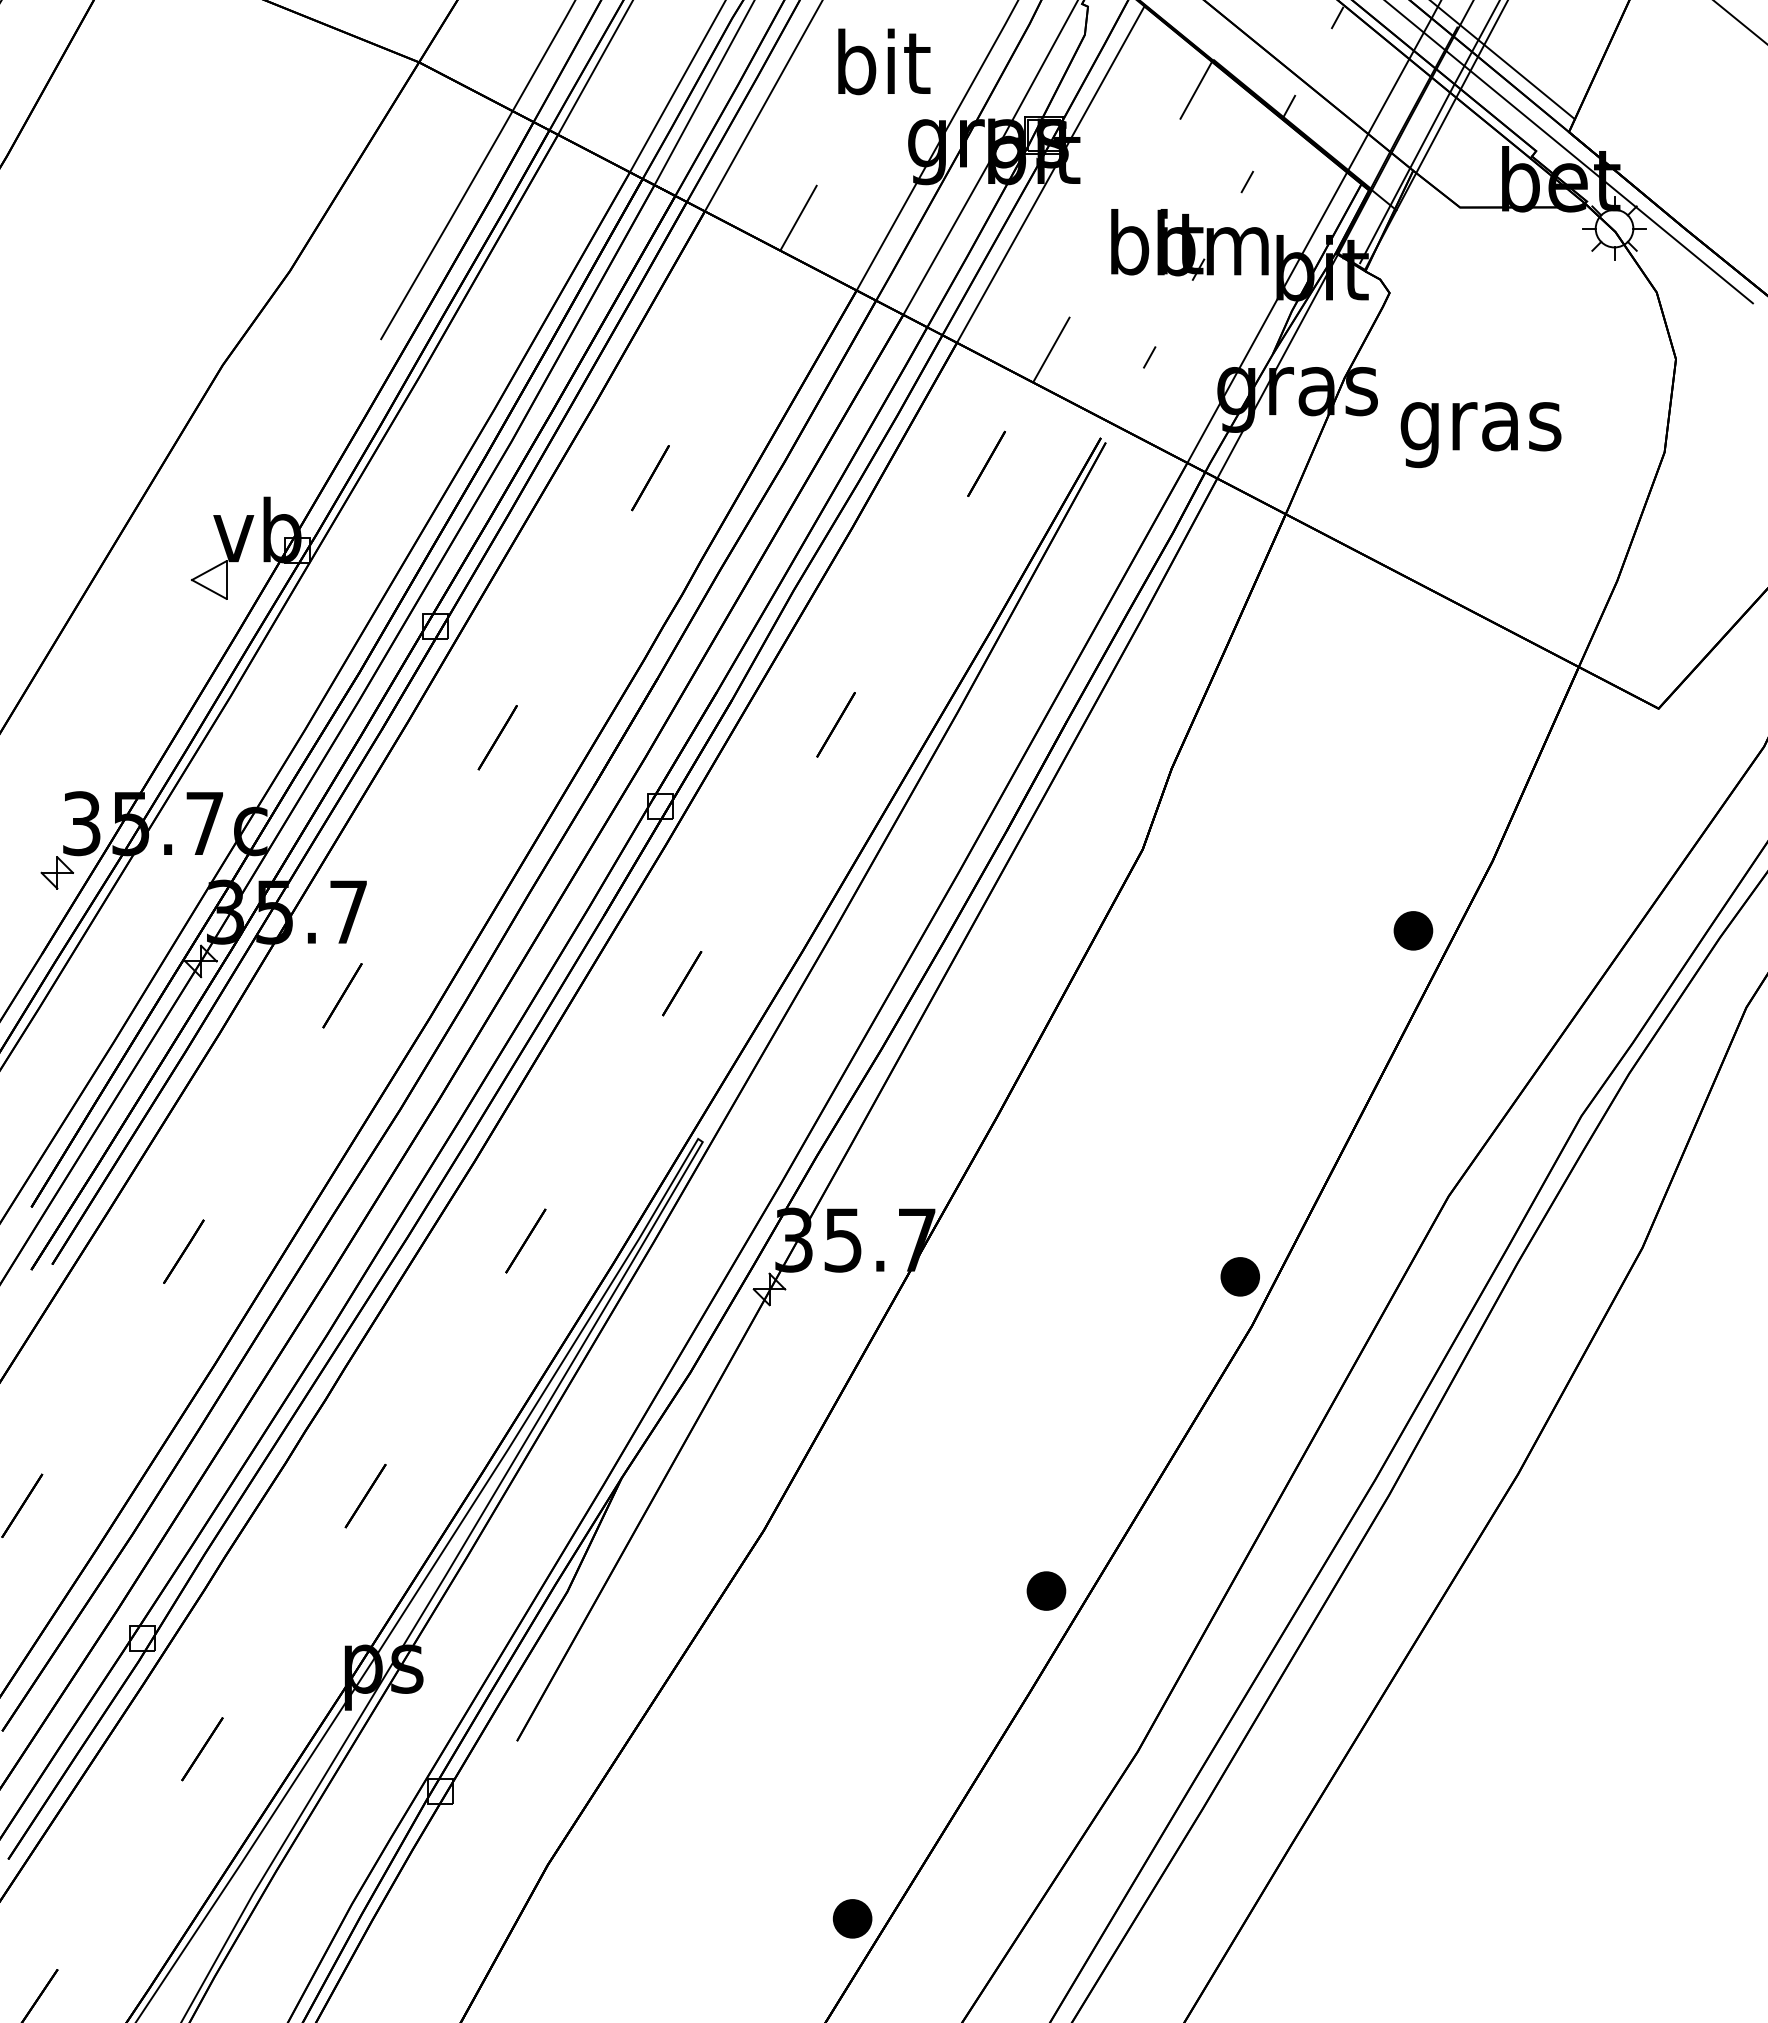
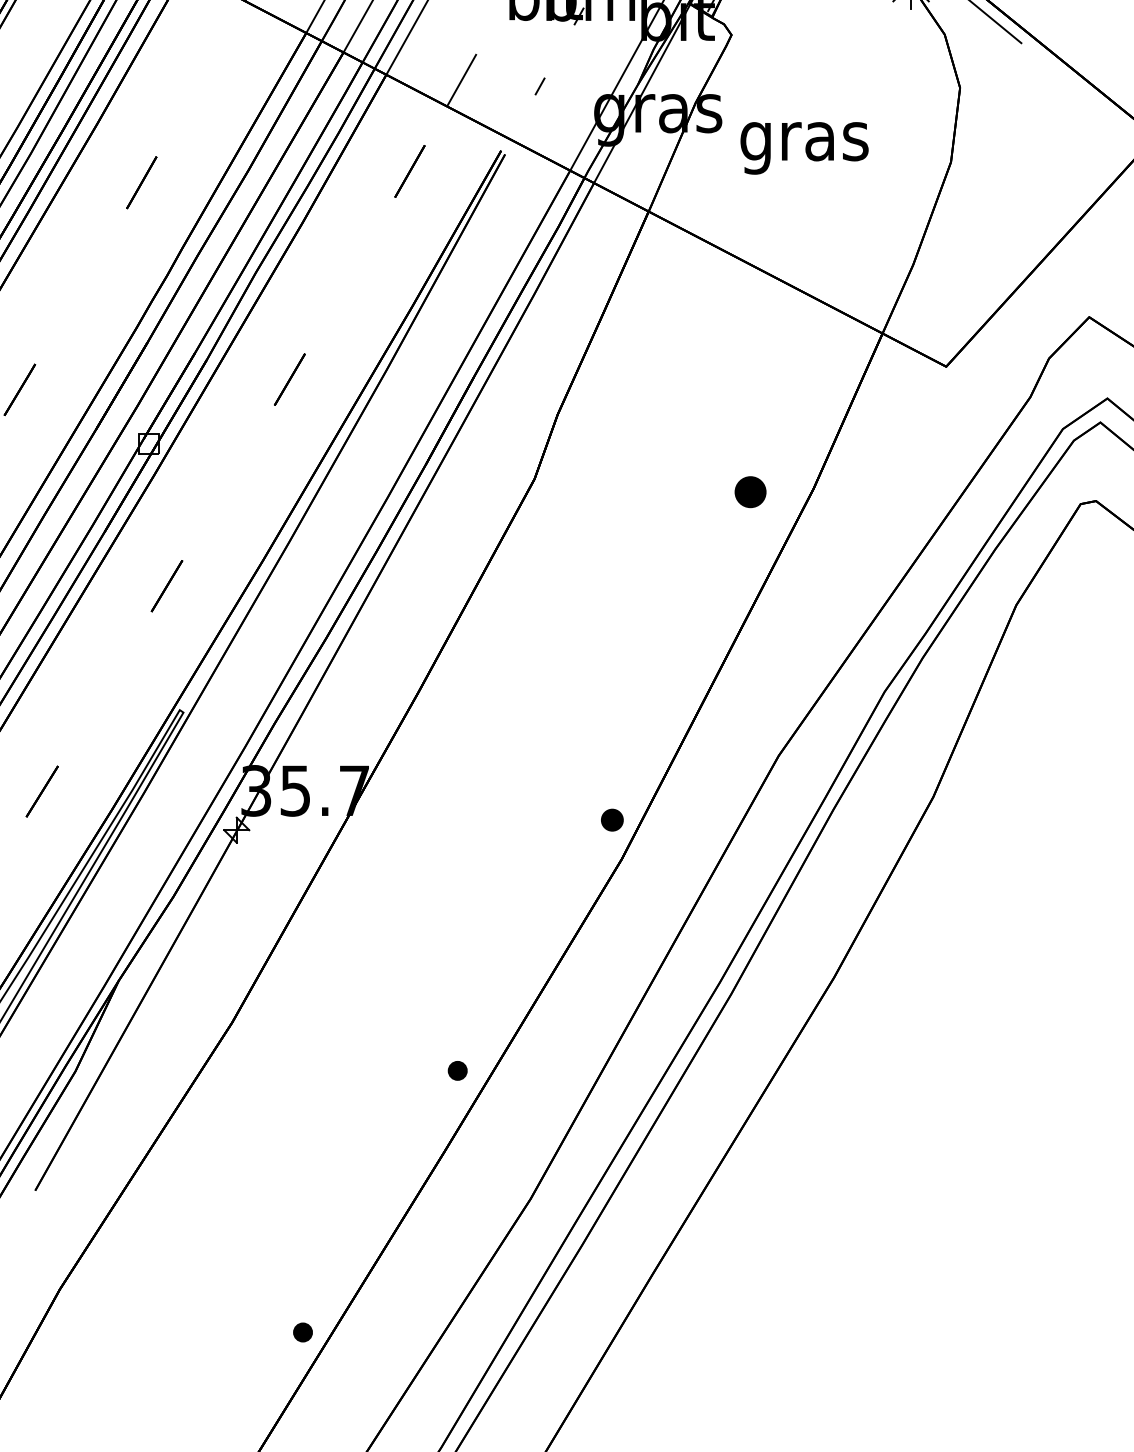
part: (1413, 930) -> (750, 491), moved
part: (1239, 1276) -> (611, 819), size x0.7
part: (1046, 1590) -> (457, 1070), size x0.6
part: (852, 1918) -> (302, 1332), size x0.6

